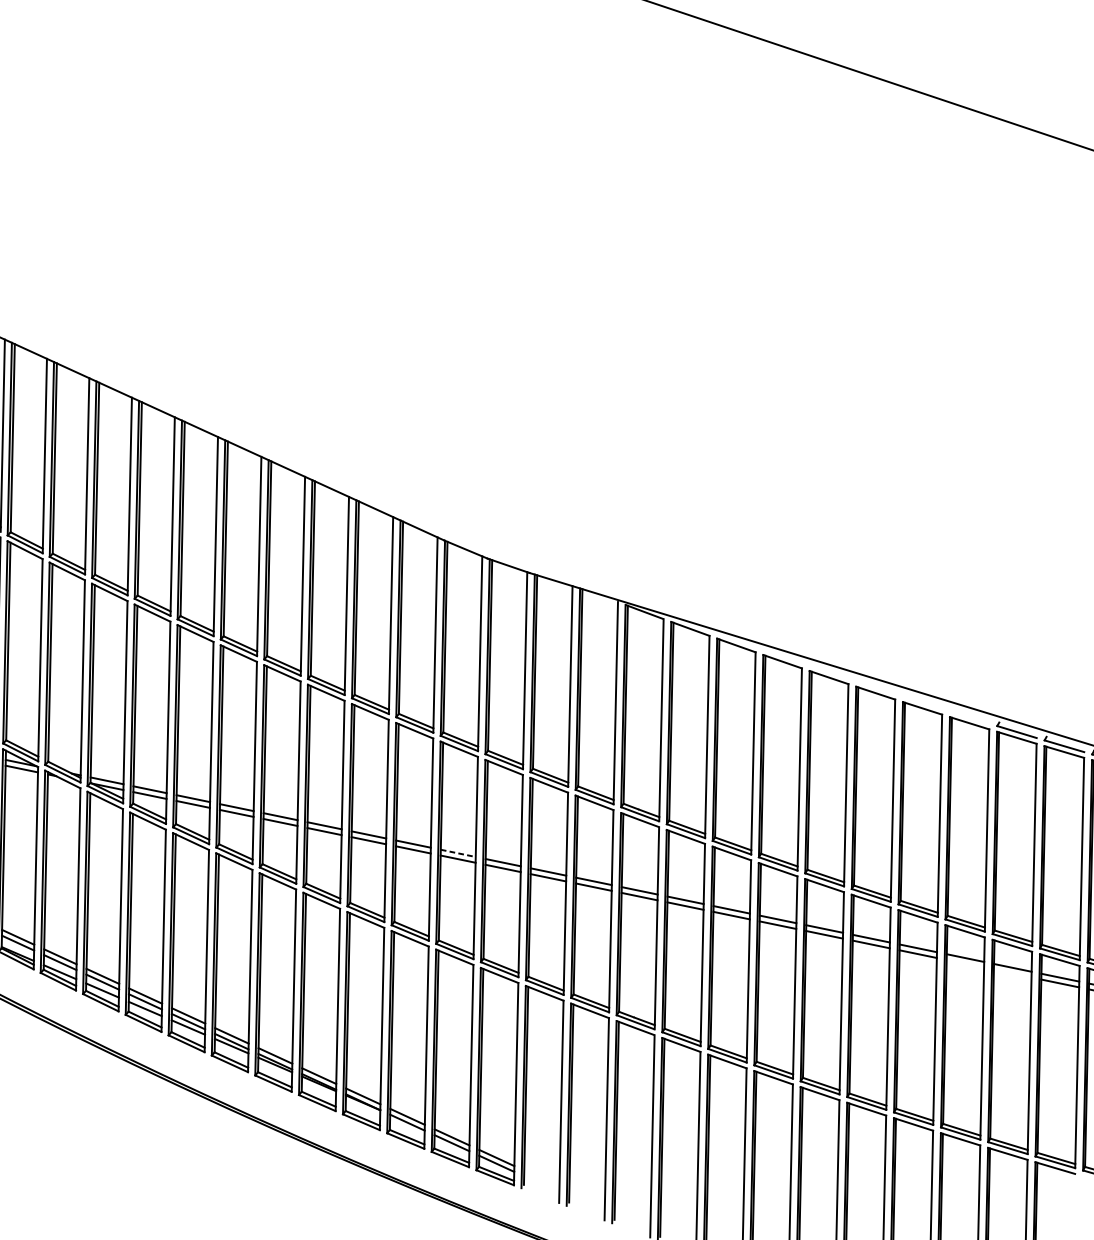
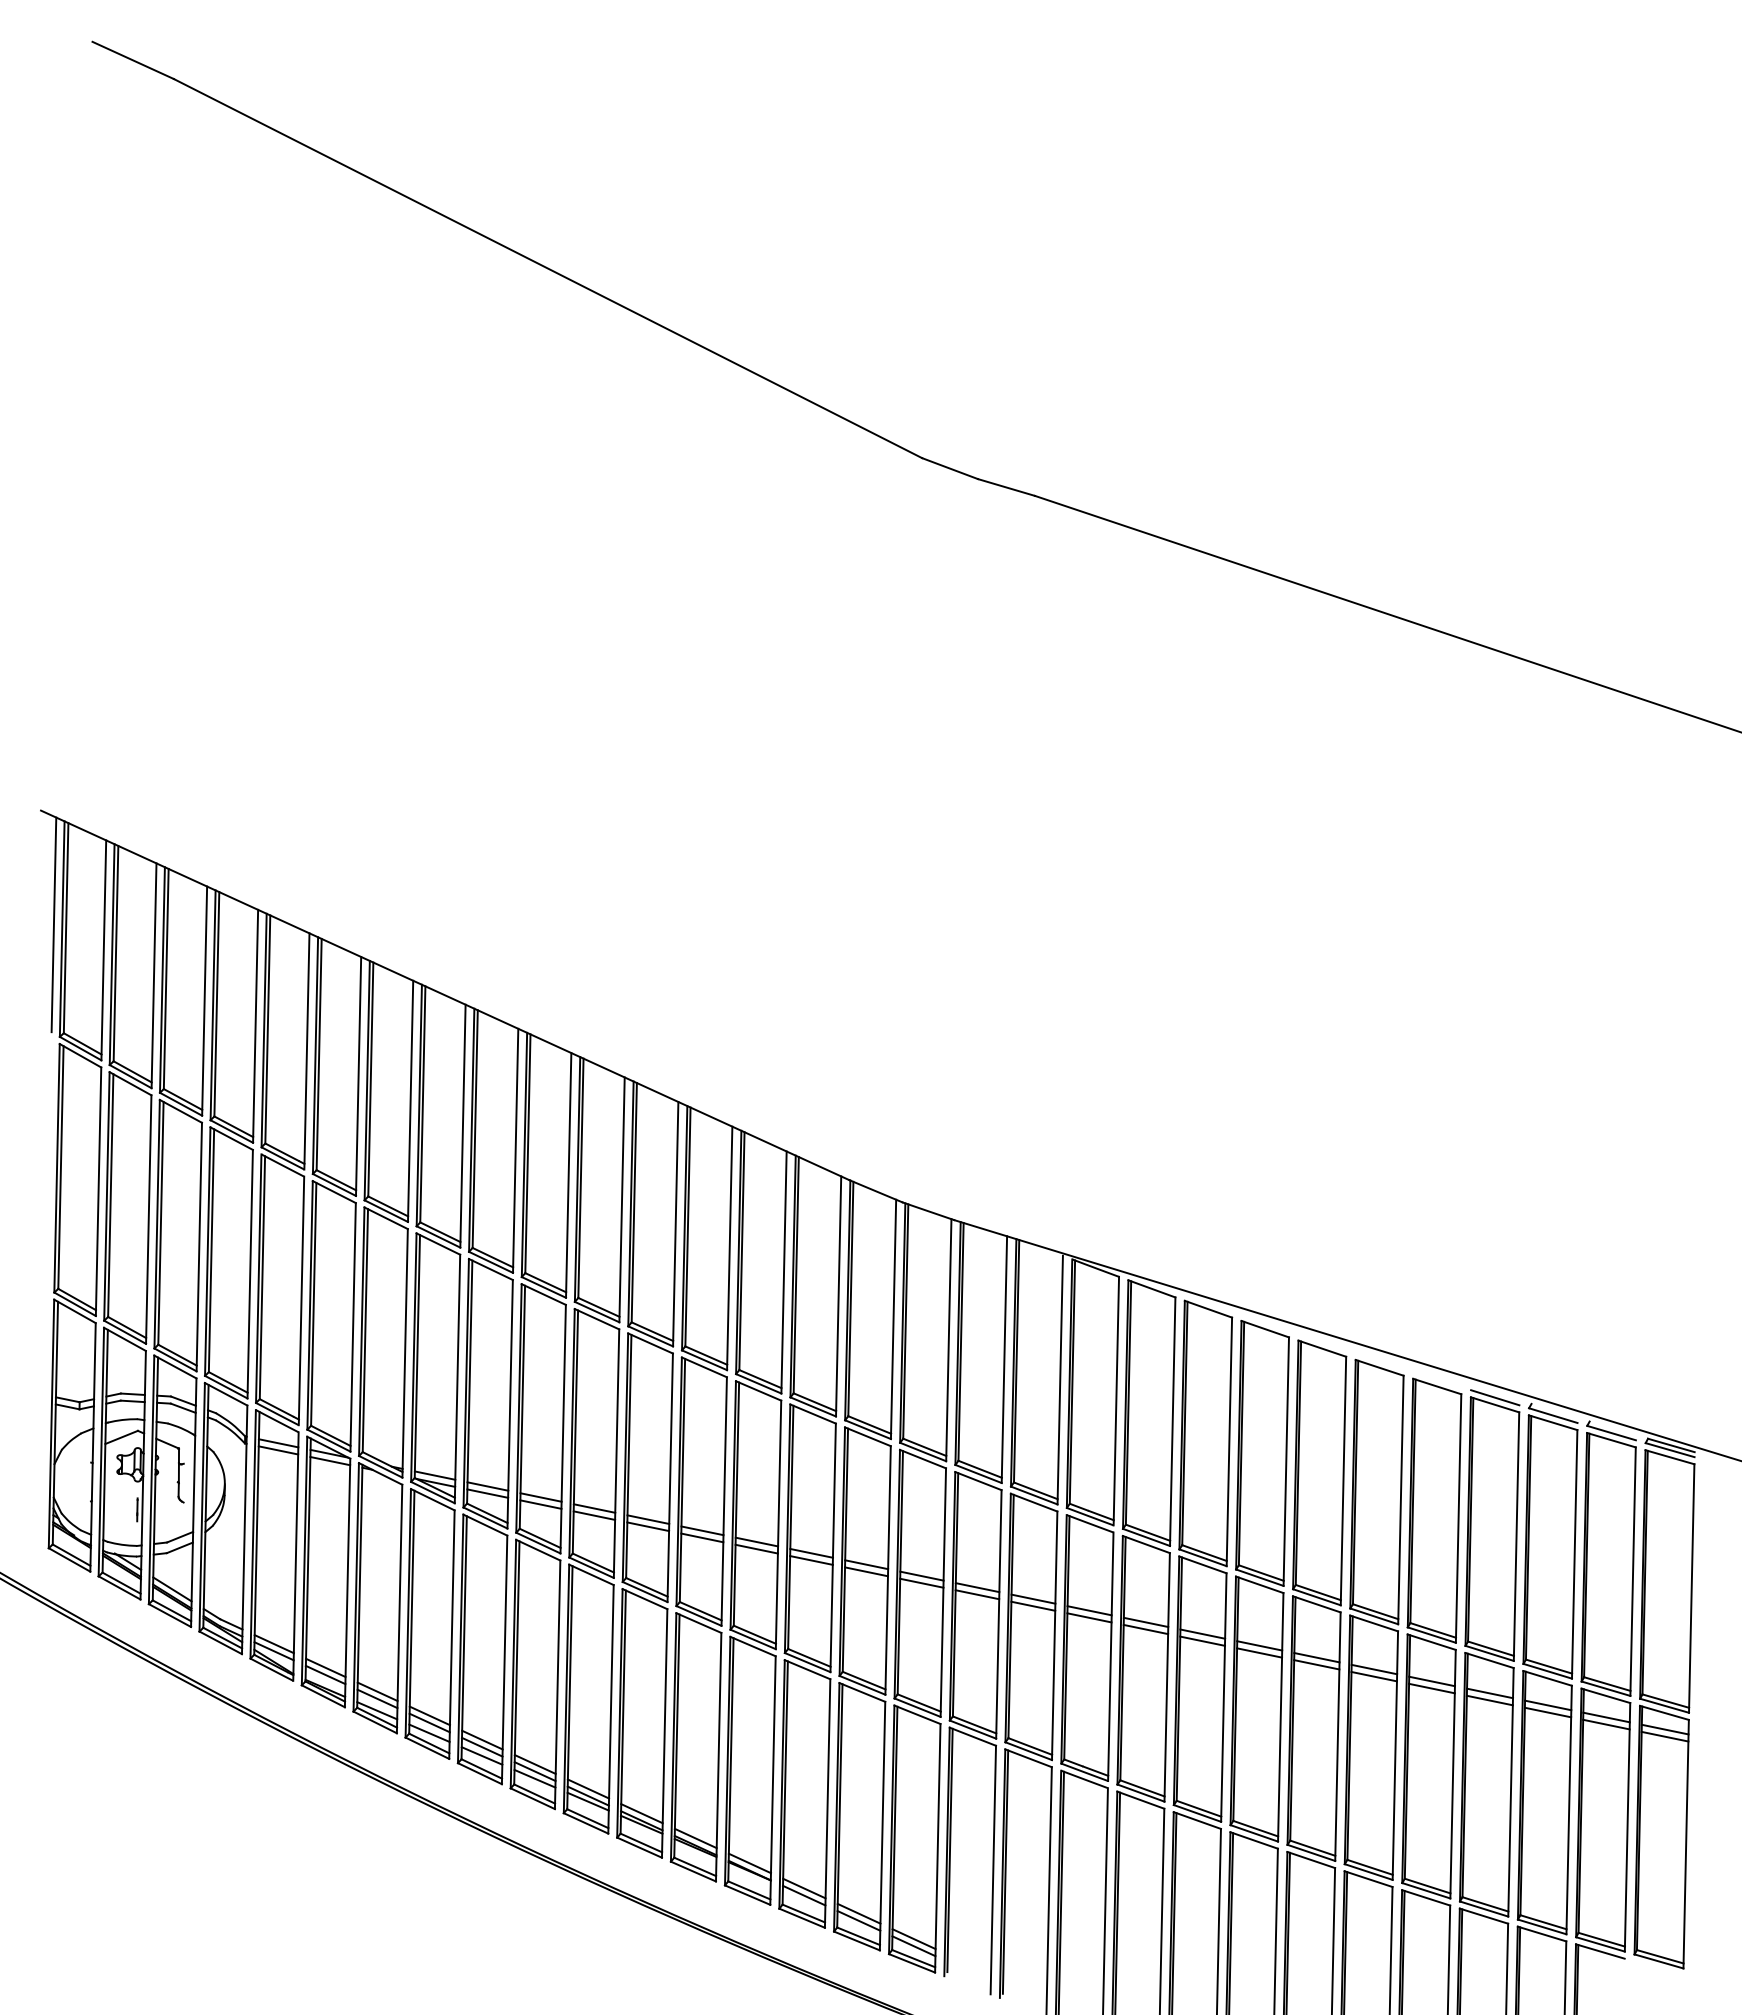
line: (969, 717) -> (1495, 1397), added
line: (458, 853) -> (866, 1564), dashed -> solid
line: (965, 963) -> (1489, 1700), added
line: (1012, 973) -> (1547, 1712), added

